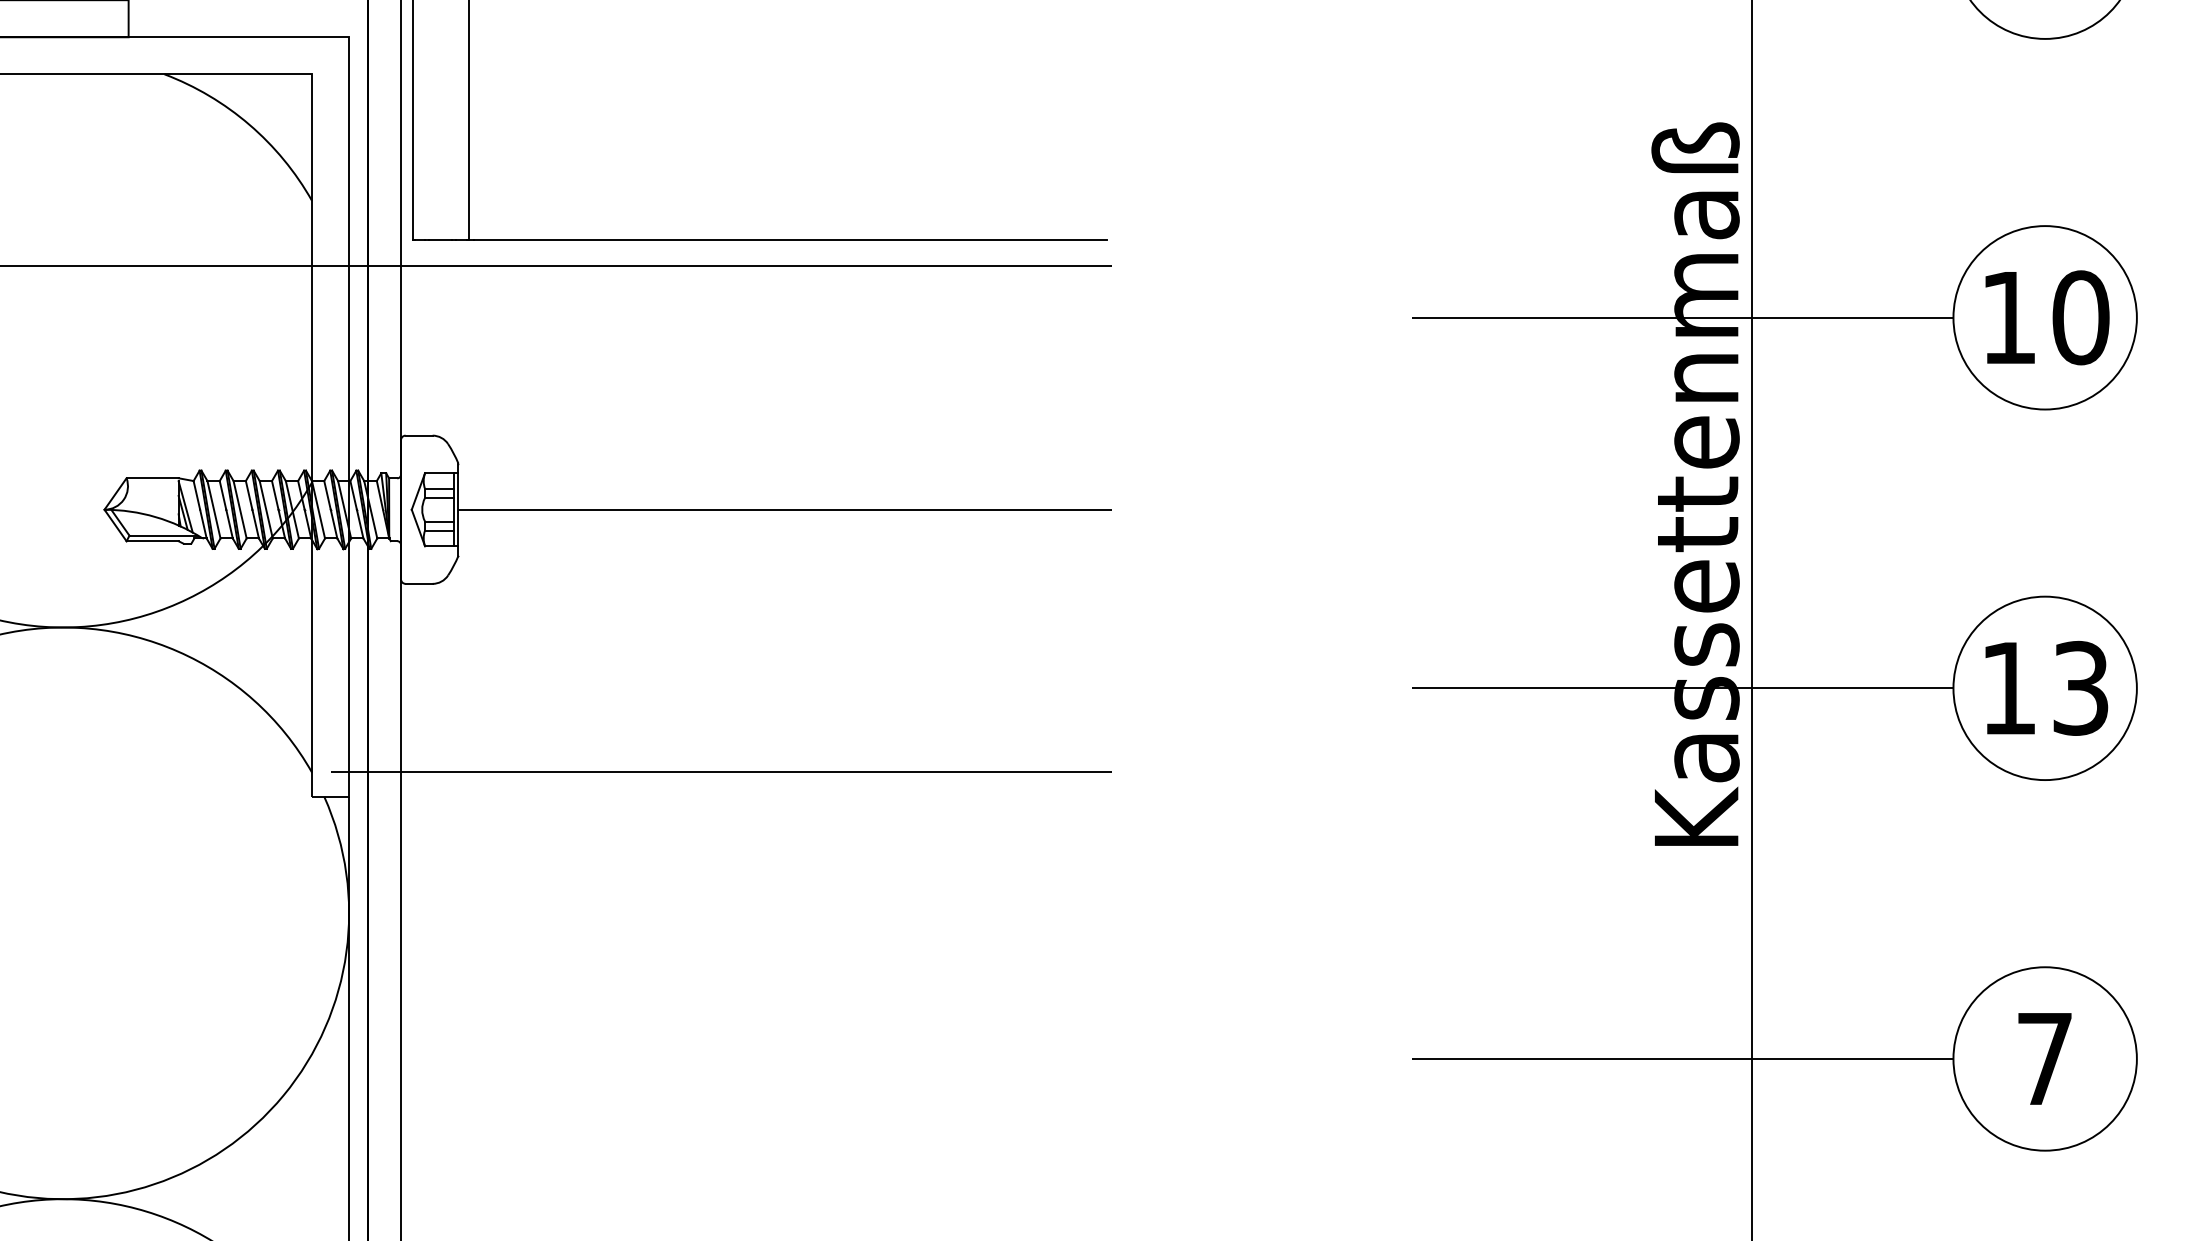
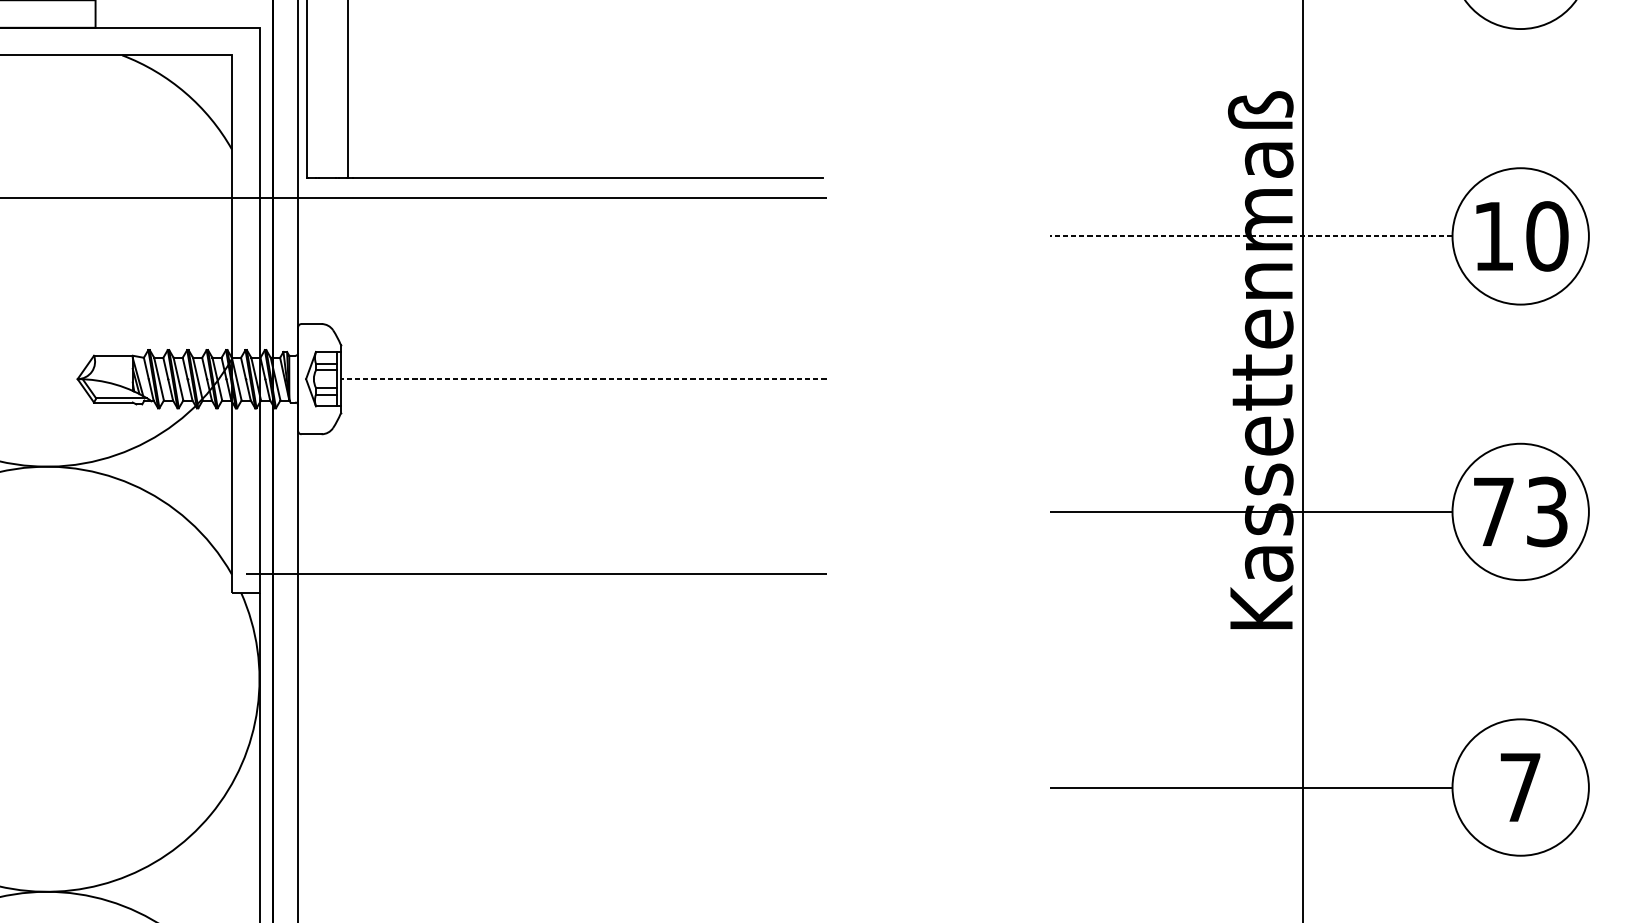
line: (1682, 317) -> (1251, 236), solid -> dashed
line: (785, 509) -> (584, 378), solid -> dashed
text: (2008, 688) -> (1493, 512), 13 -> 73

